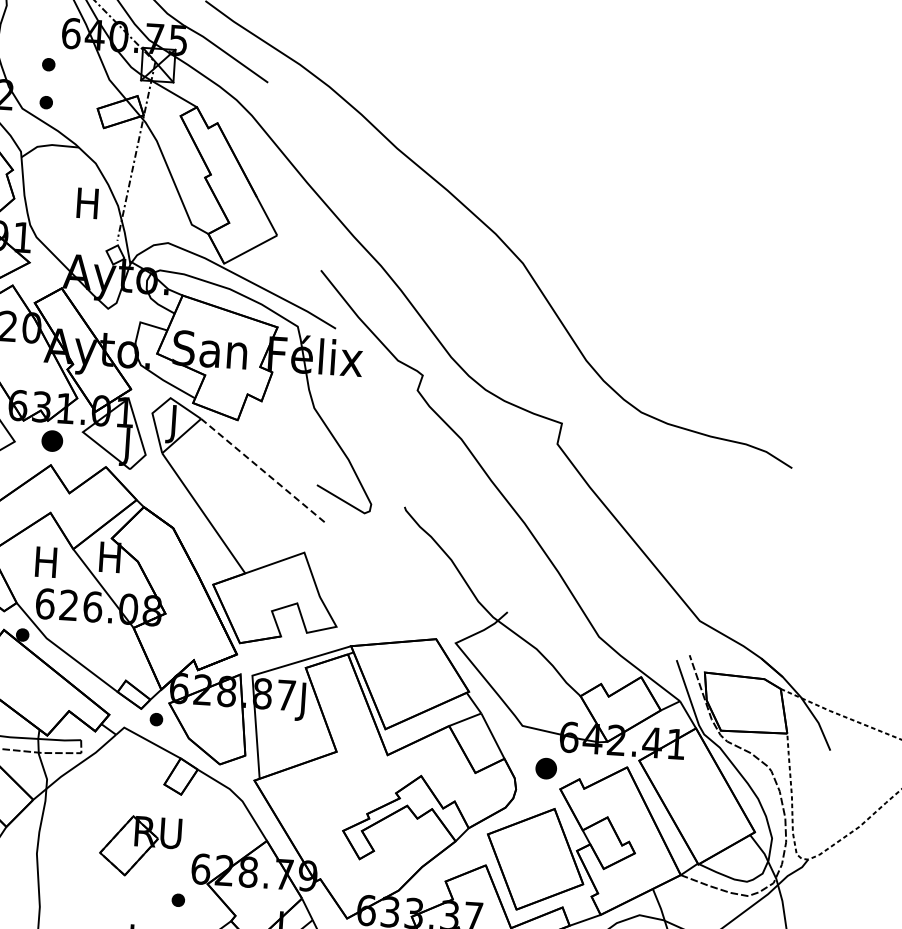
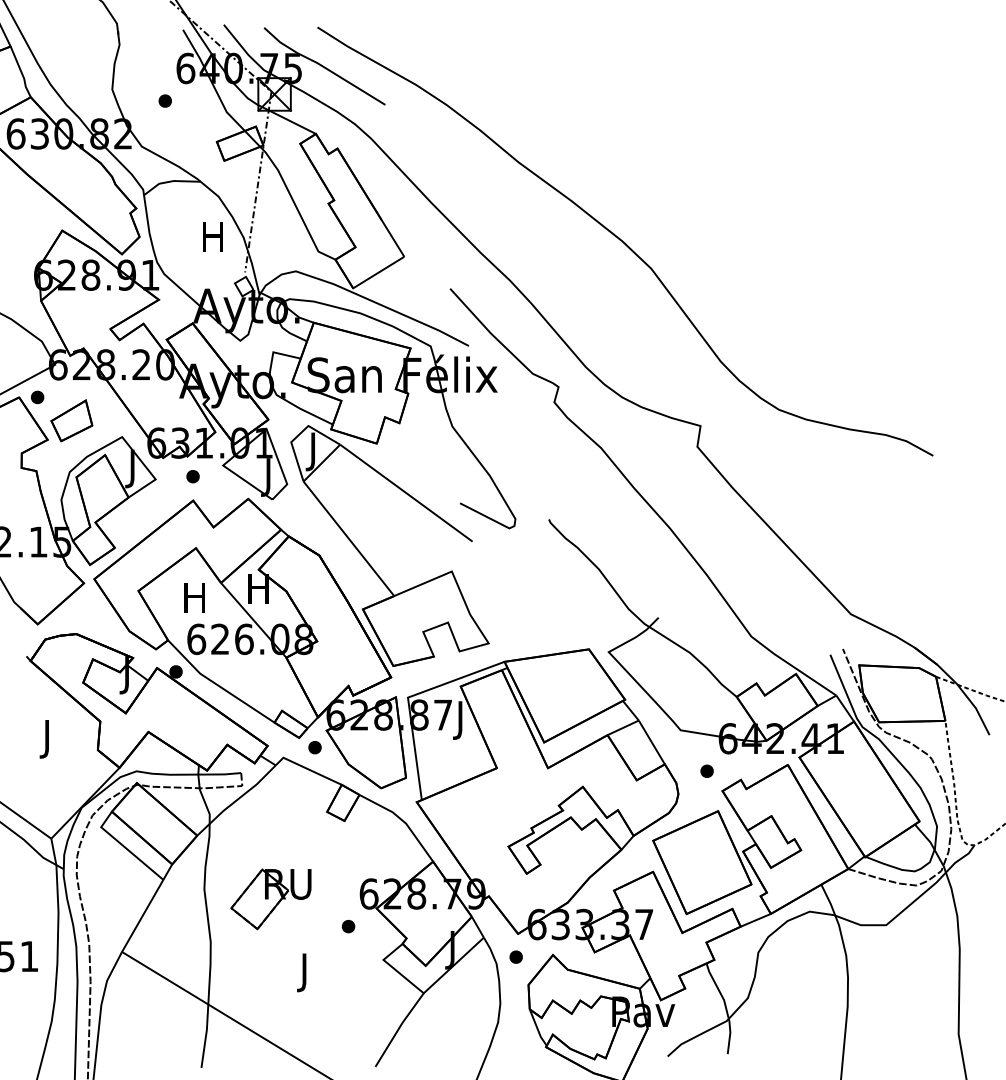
part: (45, 102) -> (164, 138), removed
part: (51, 441) -> (192, 476), size x0.62
line: (264, 471) -> (406, 493), dashed -> solid
part: (545, 767) -> (706, 770), size x0.62
part: (139, 846) -> (270, 899), moved

